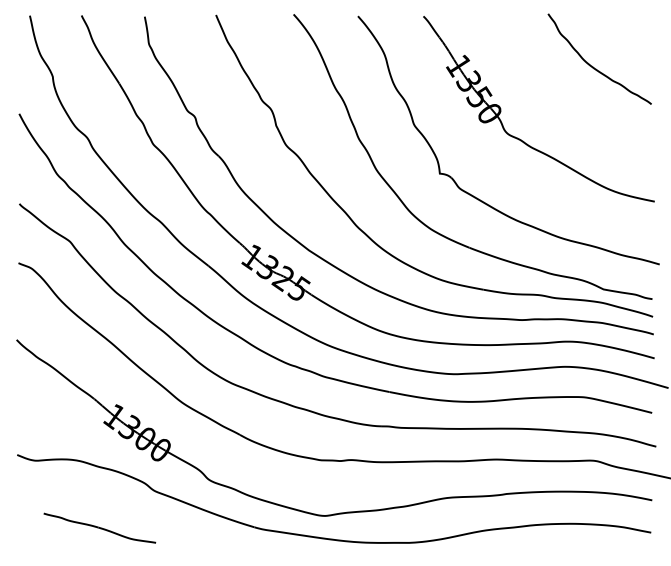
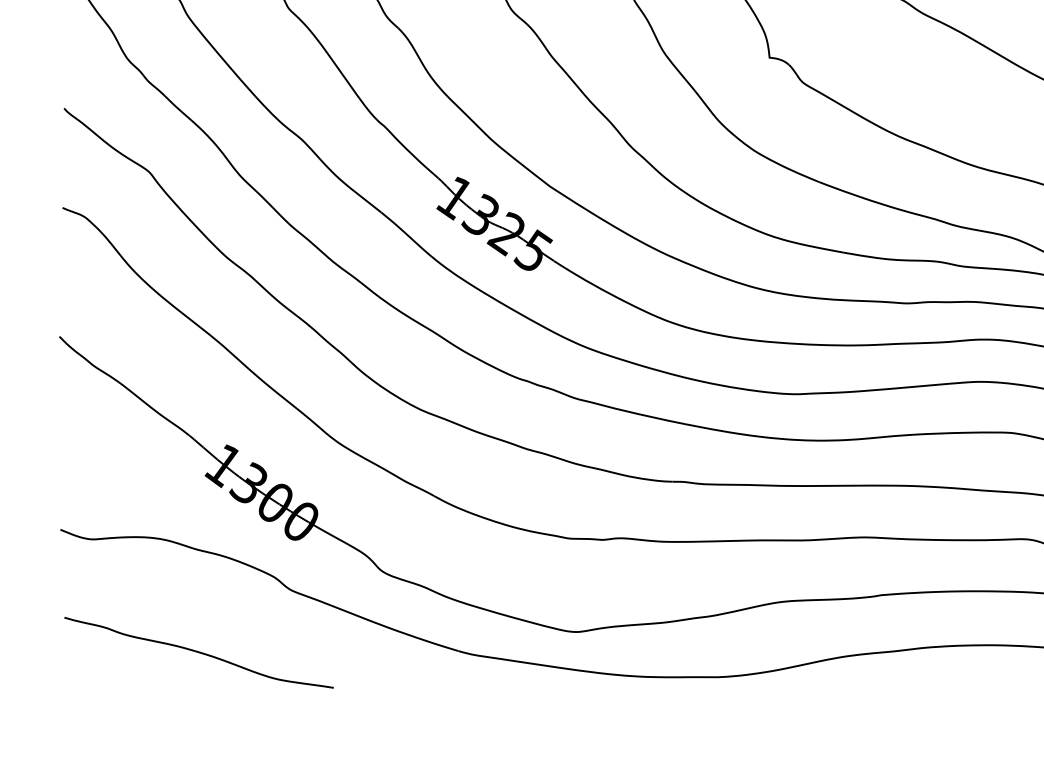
part: (99, 527) -> (198, 651), size x1.43

